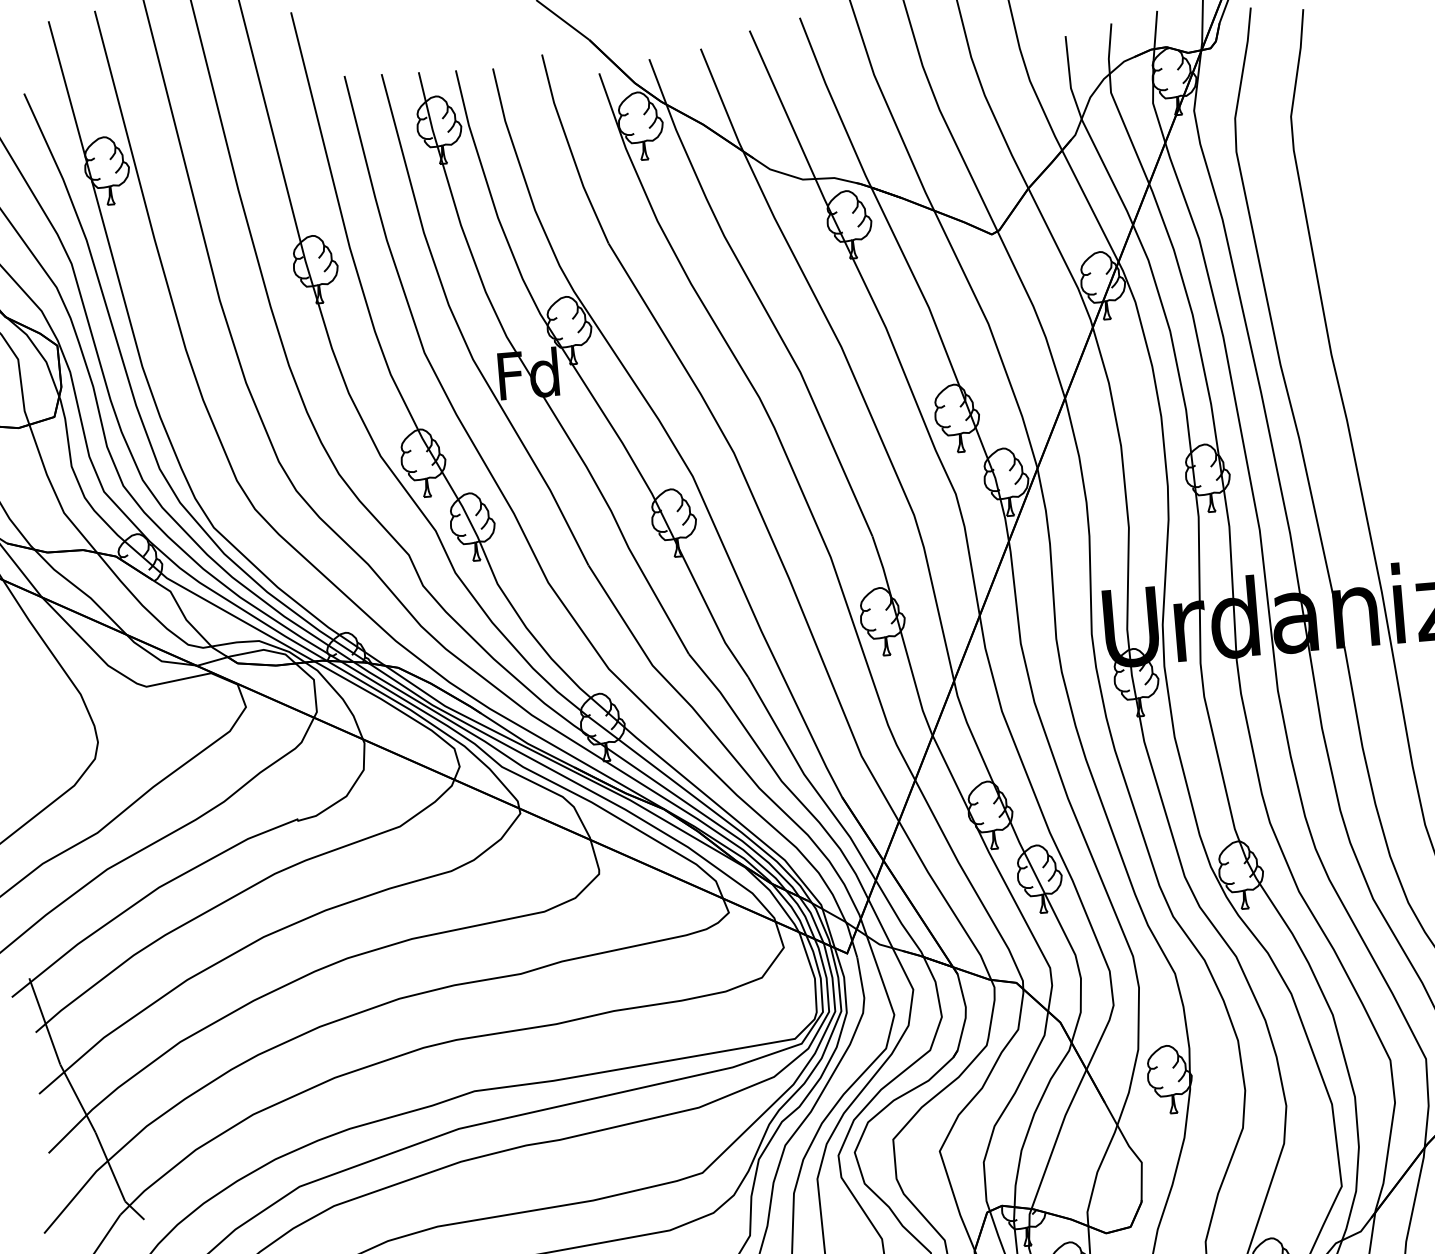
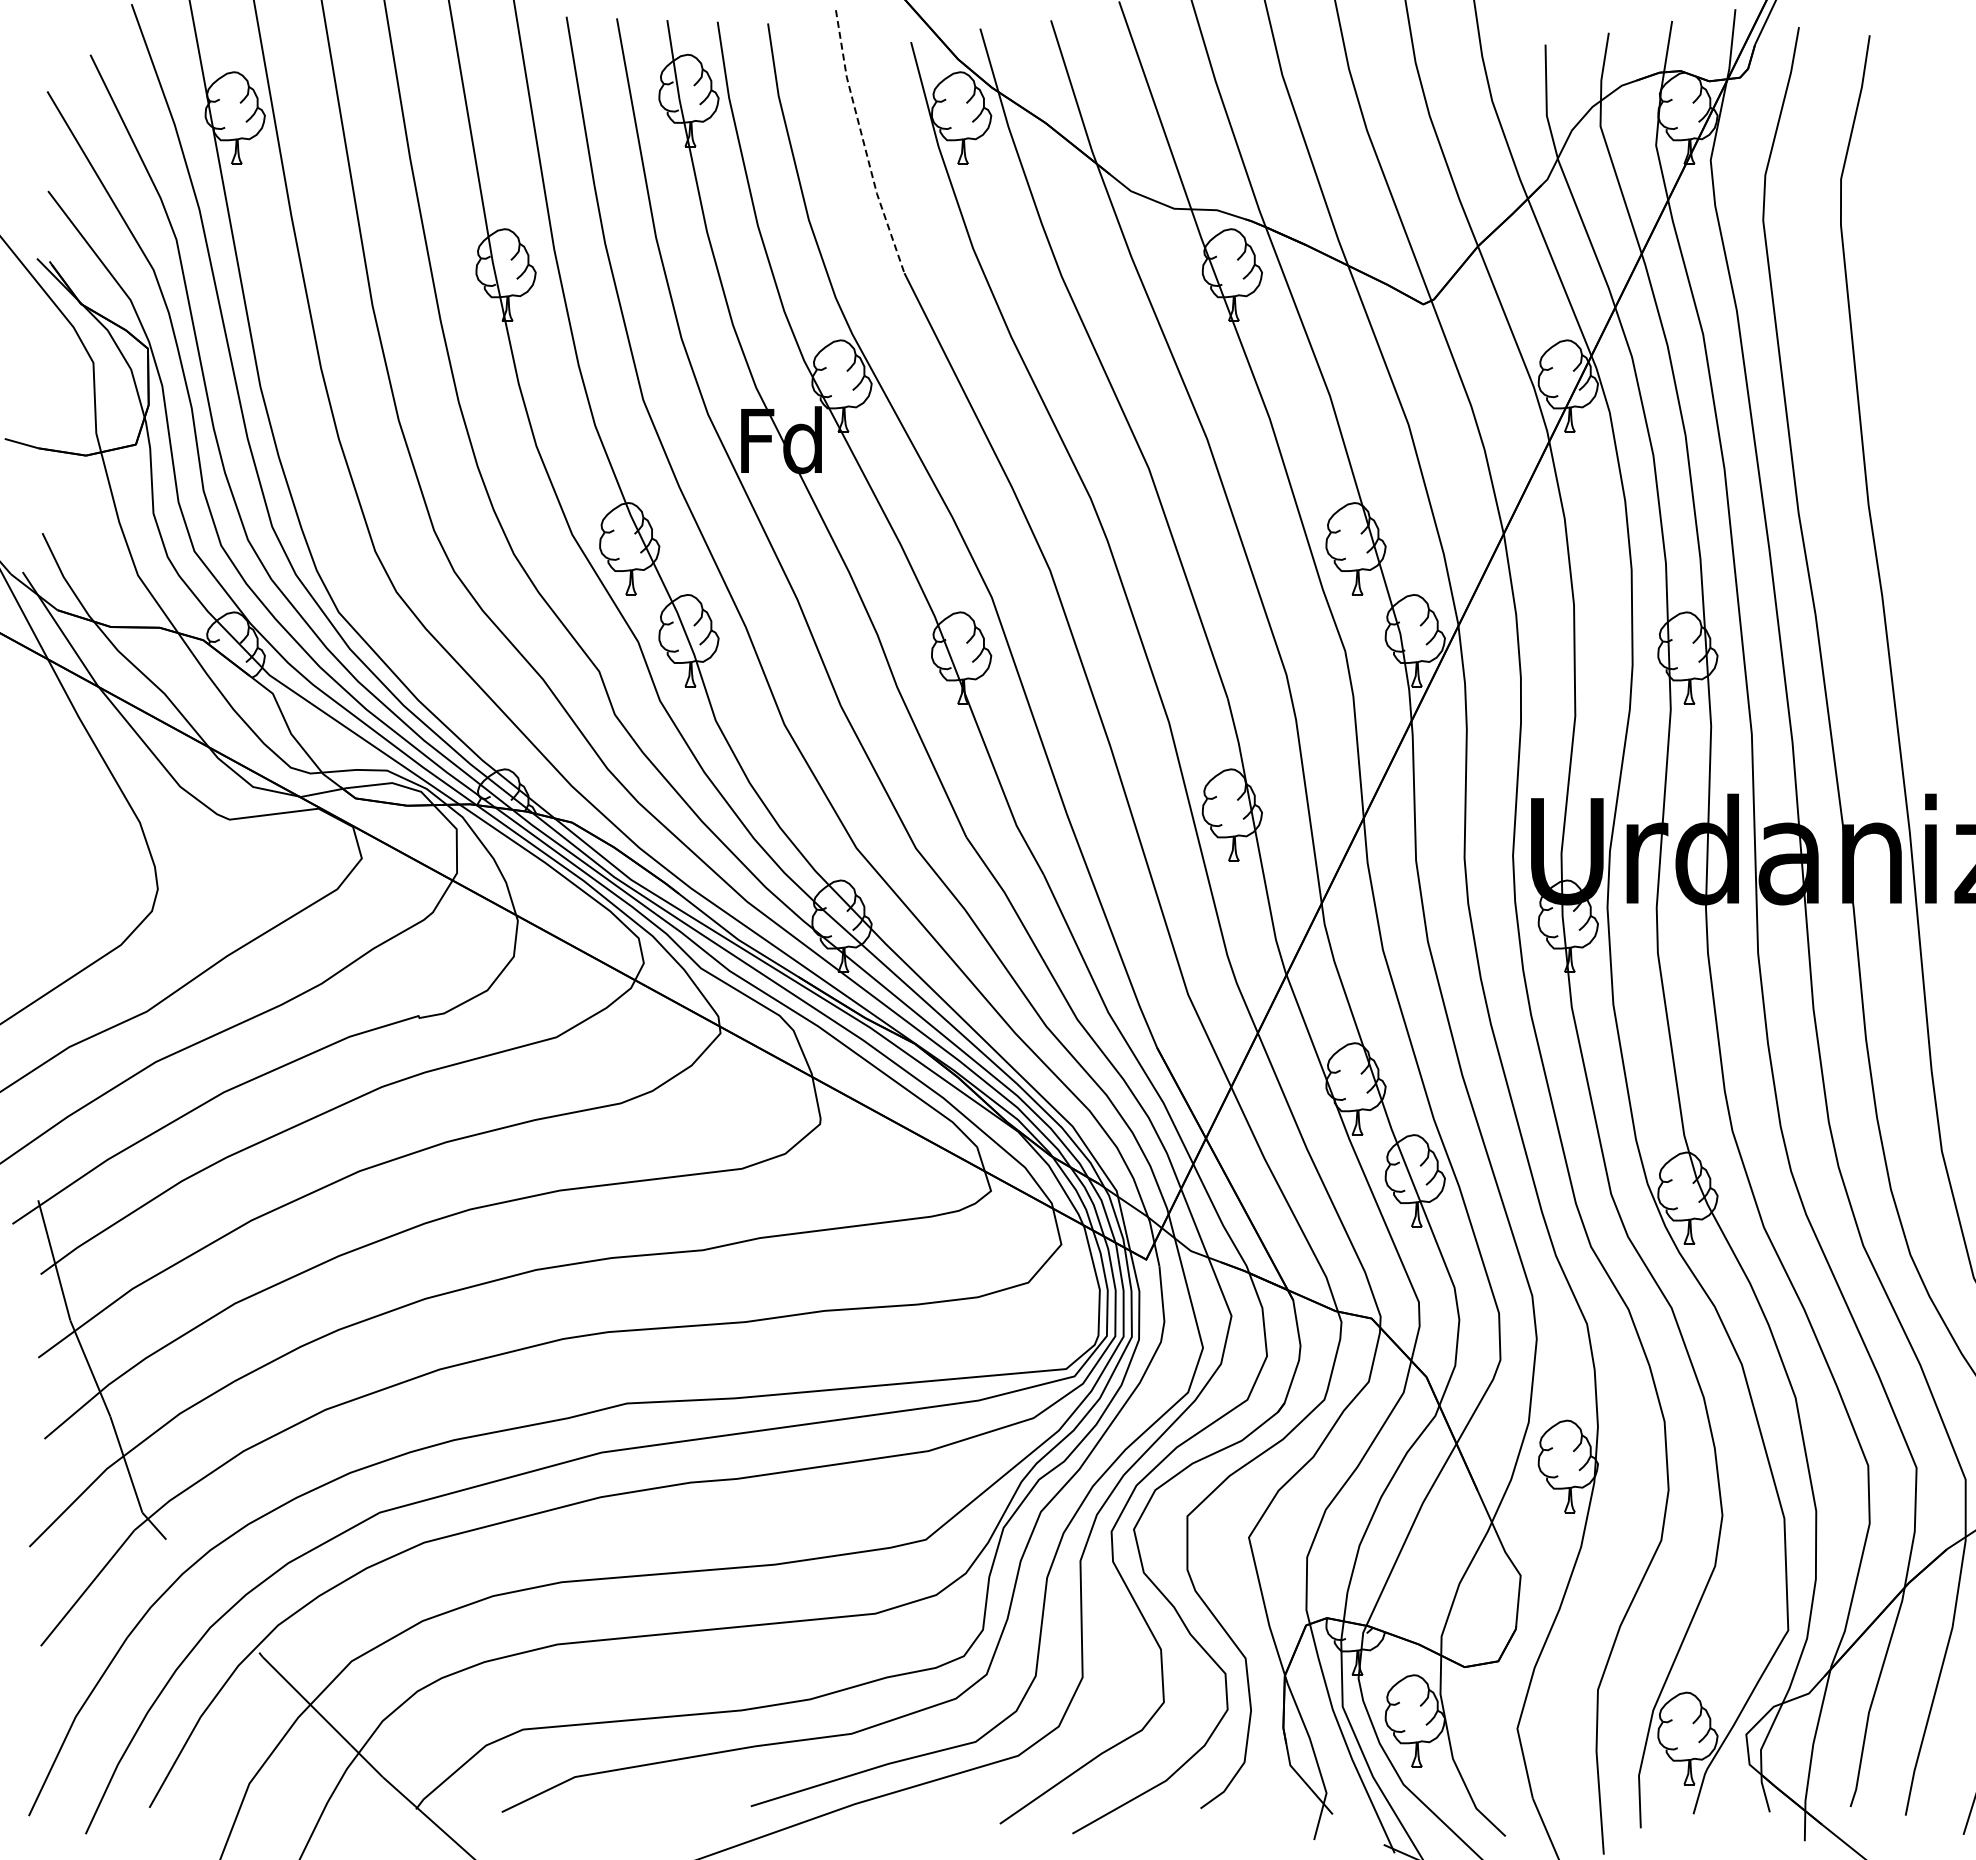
line: (570, 150) -> (863, 143), solid -> dashed

